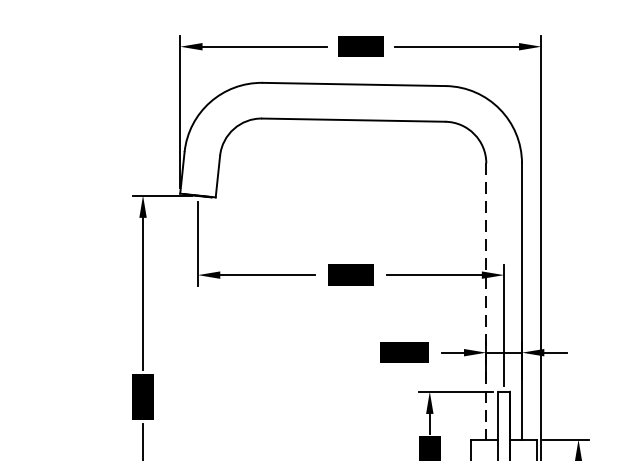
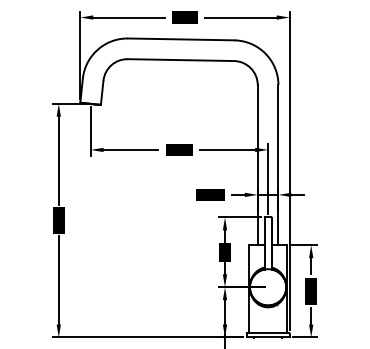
line: (485, 301) -> (257, 165), dashed -> solid

